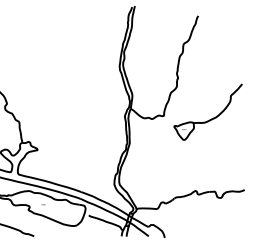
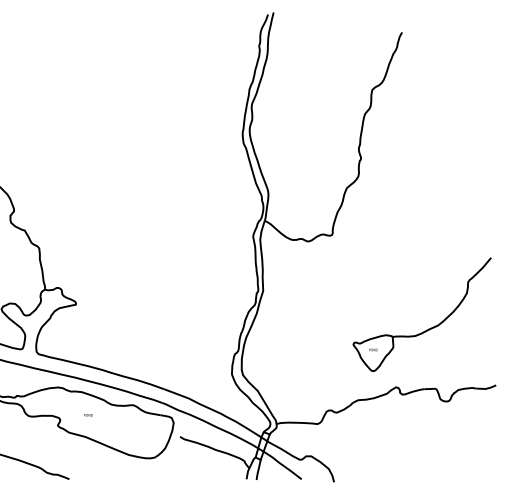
part: (211, 118) -> (428, 327), moved

